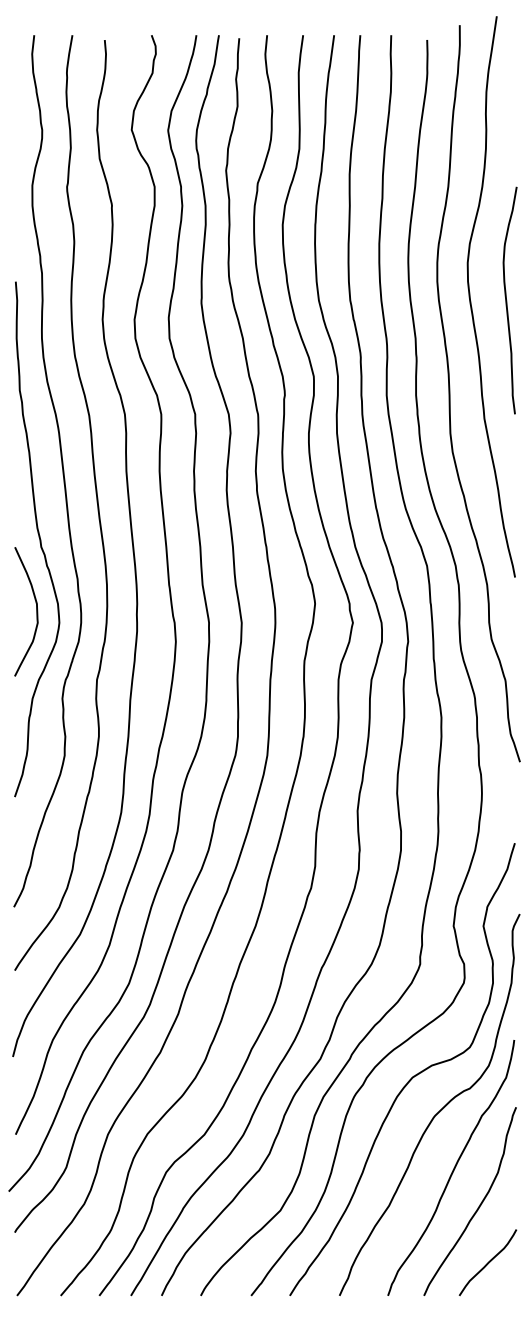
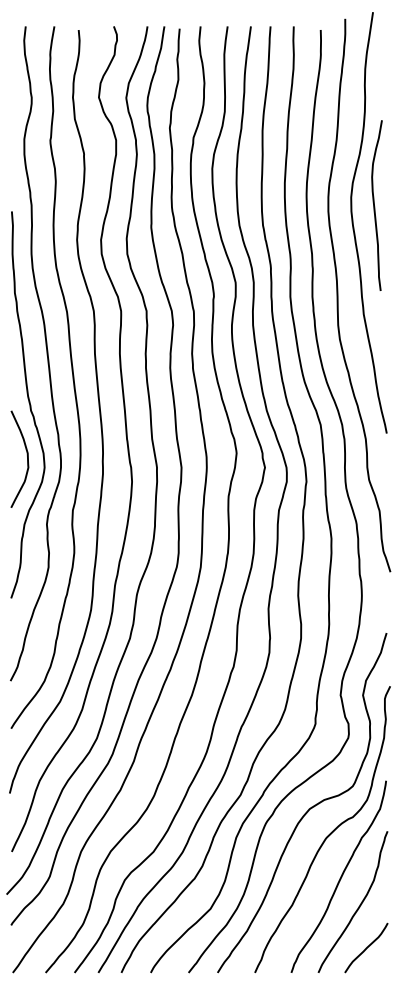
curve: (508, 301) -> (375, 206), moved

